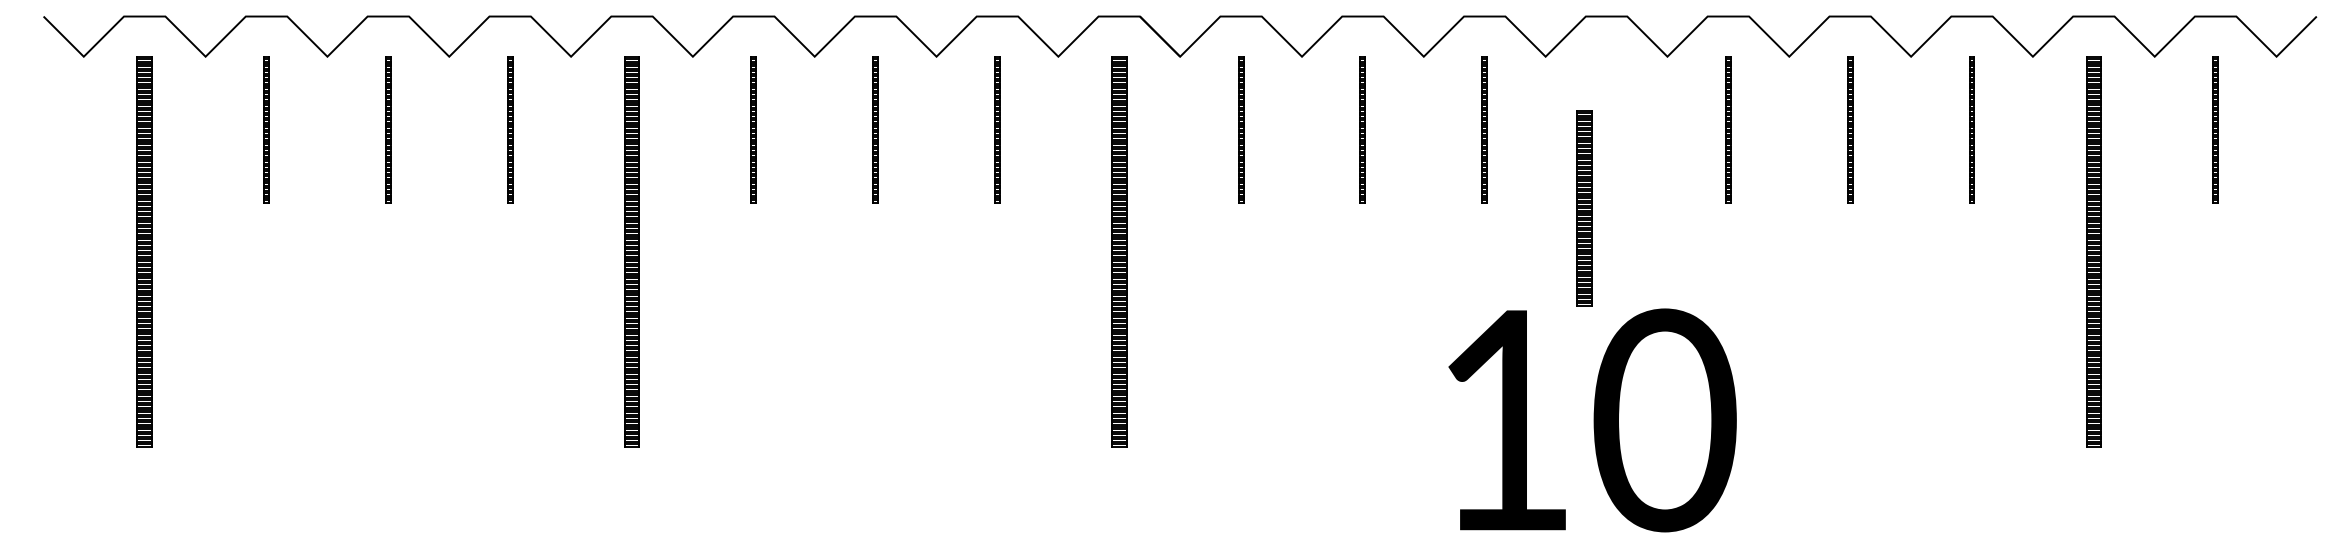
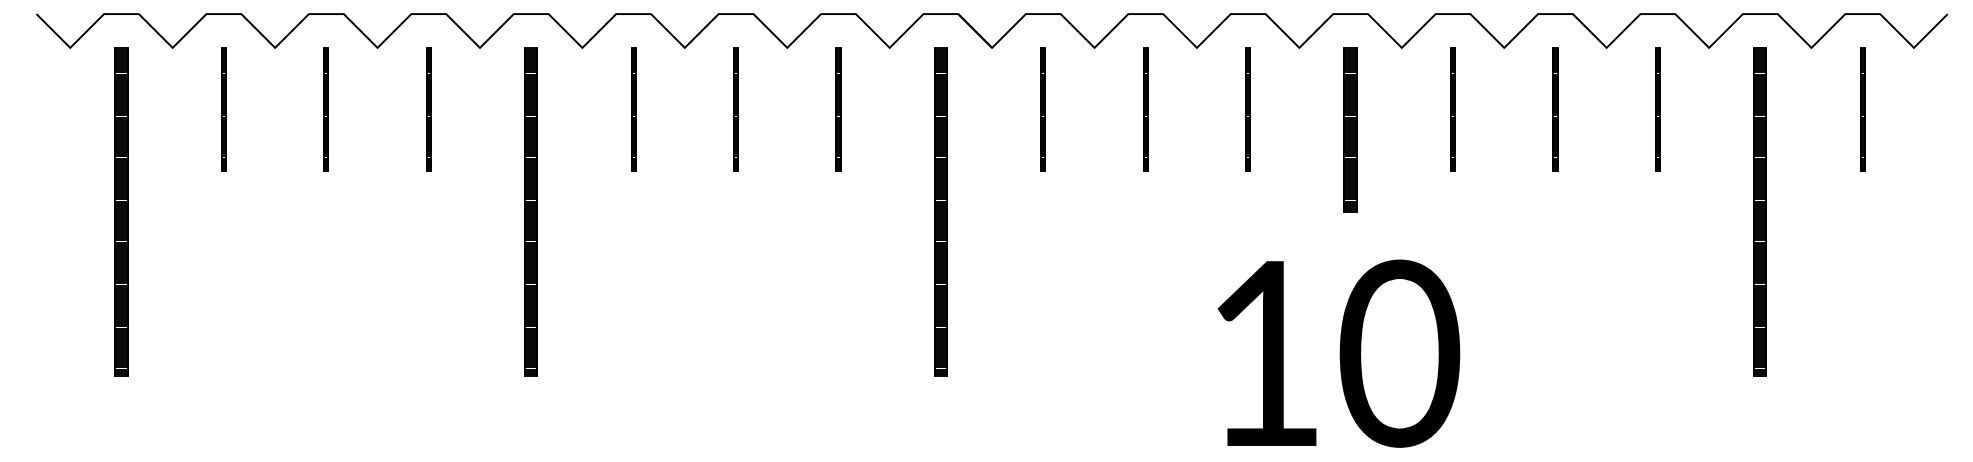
part: (1584, 208) -> (1350, 130), moved

